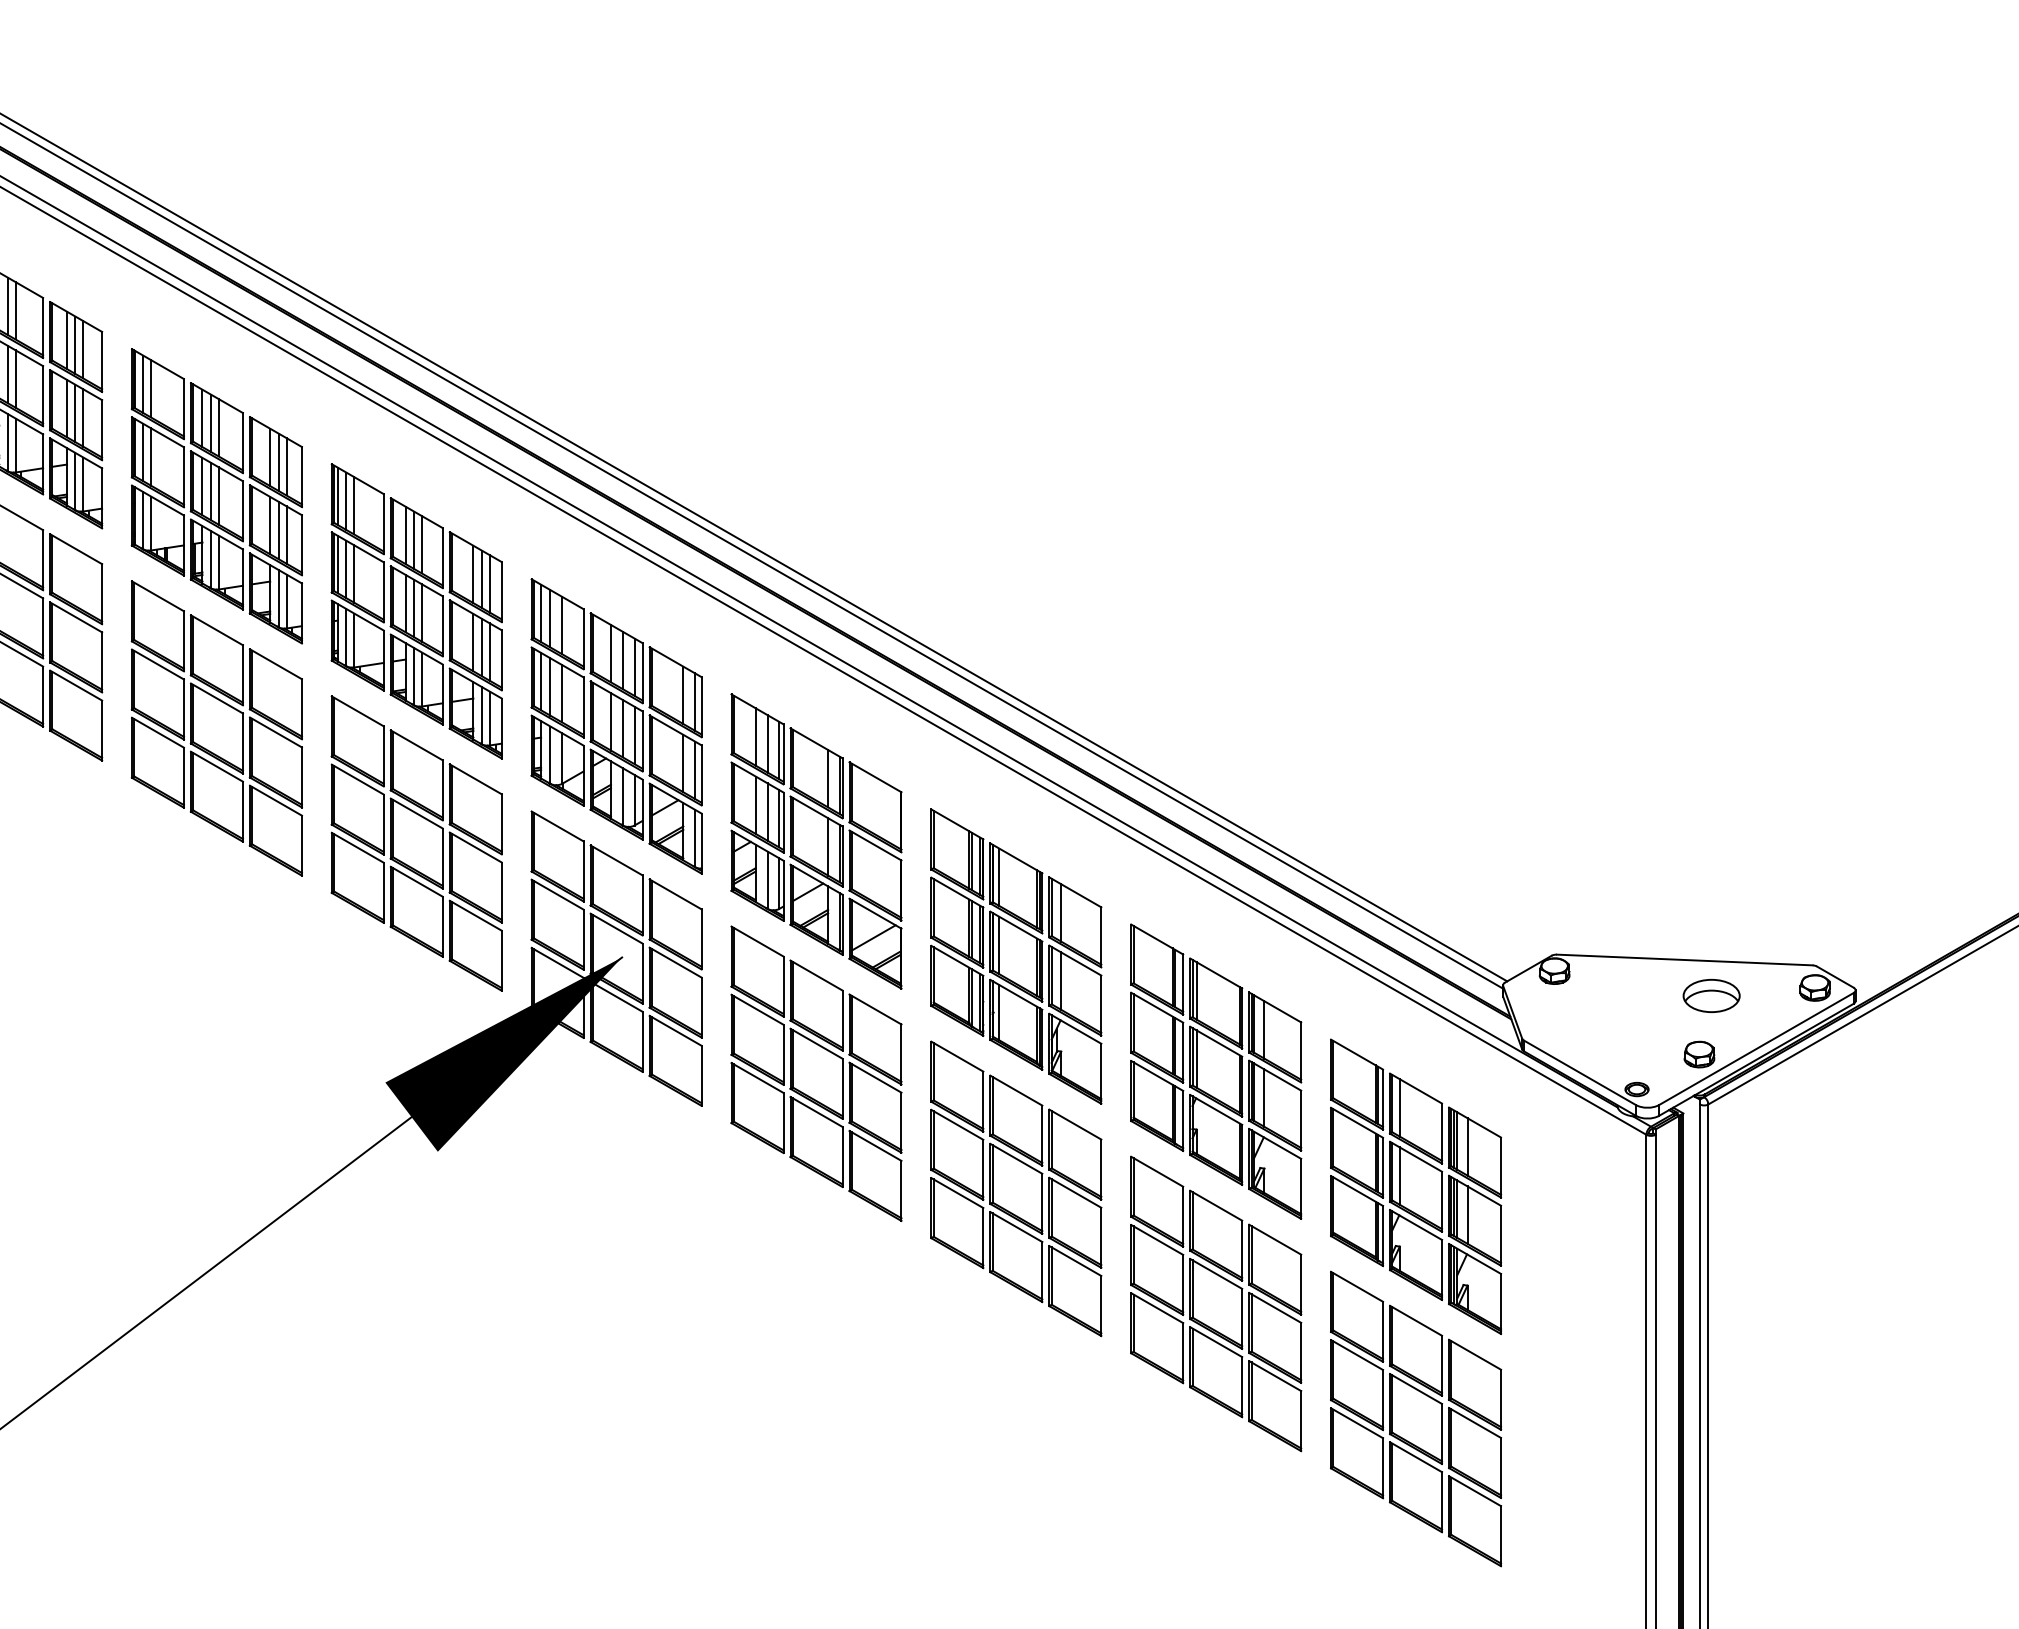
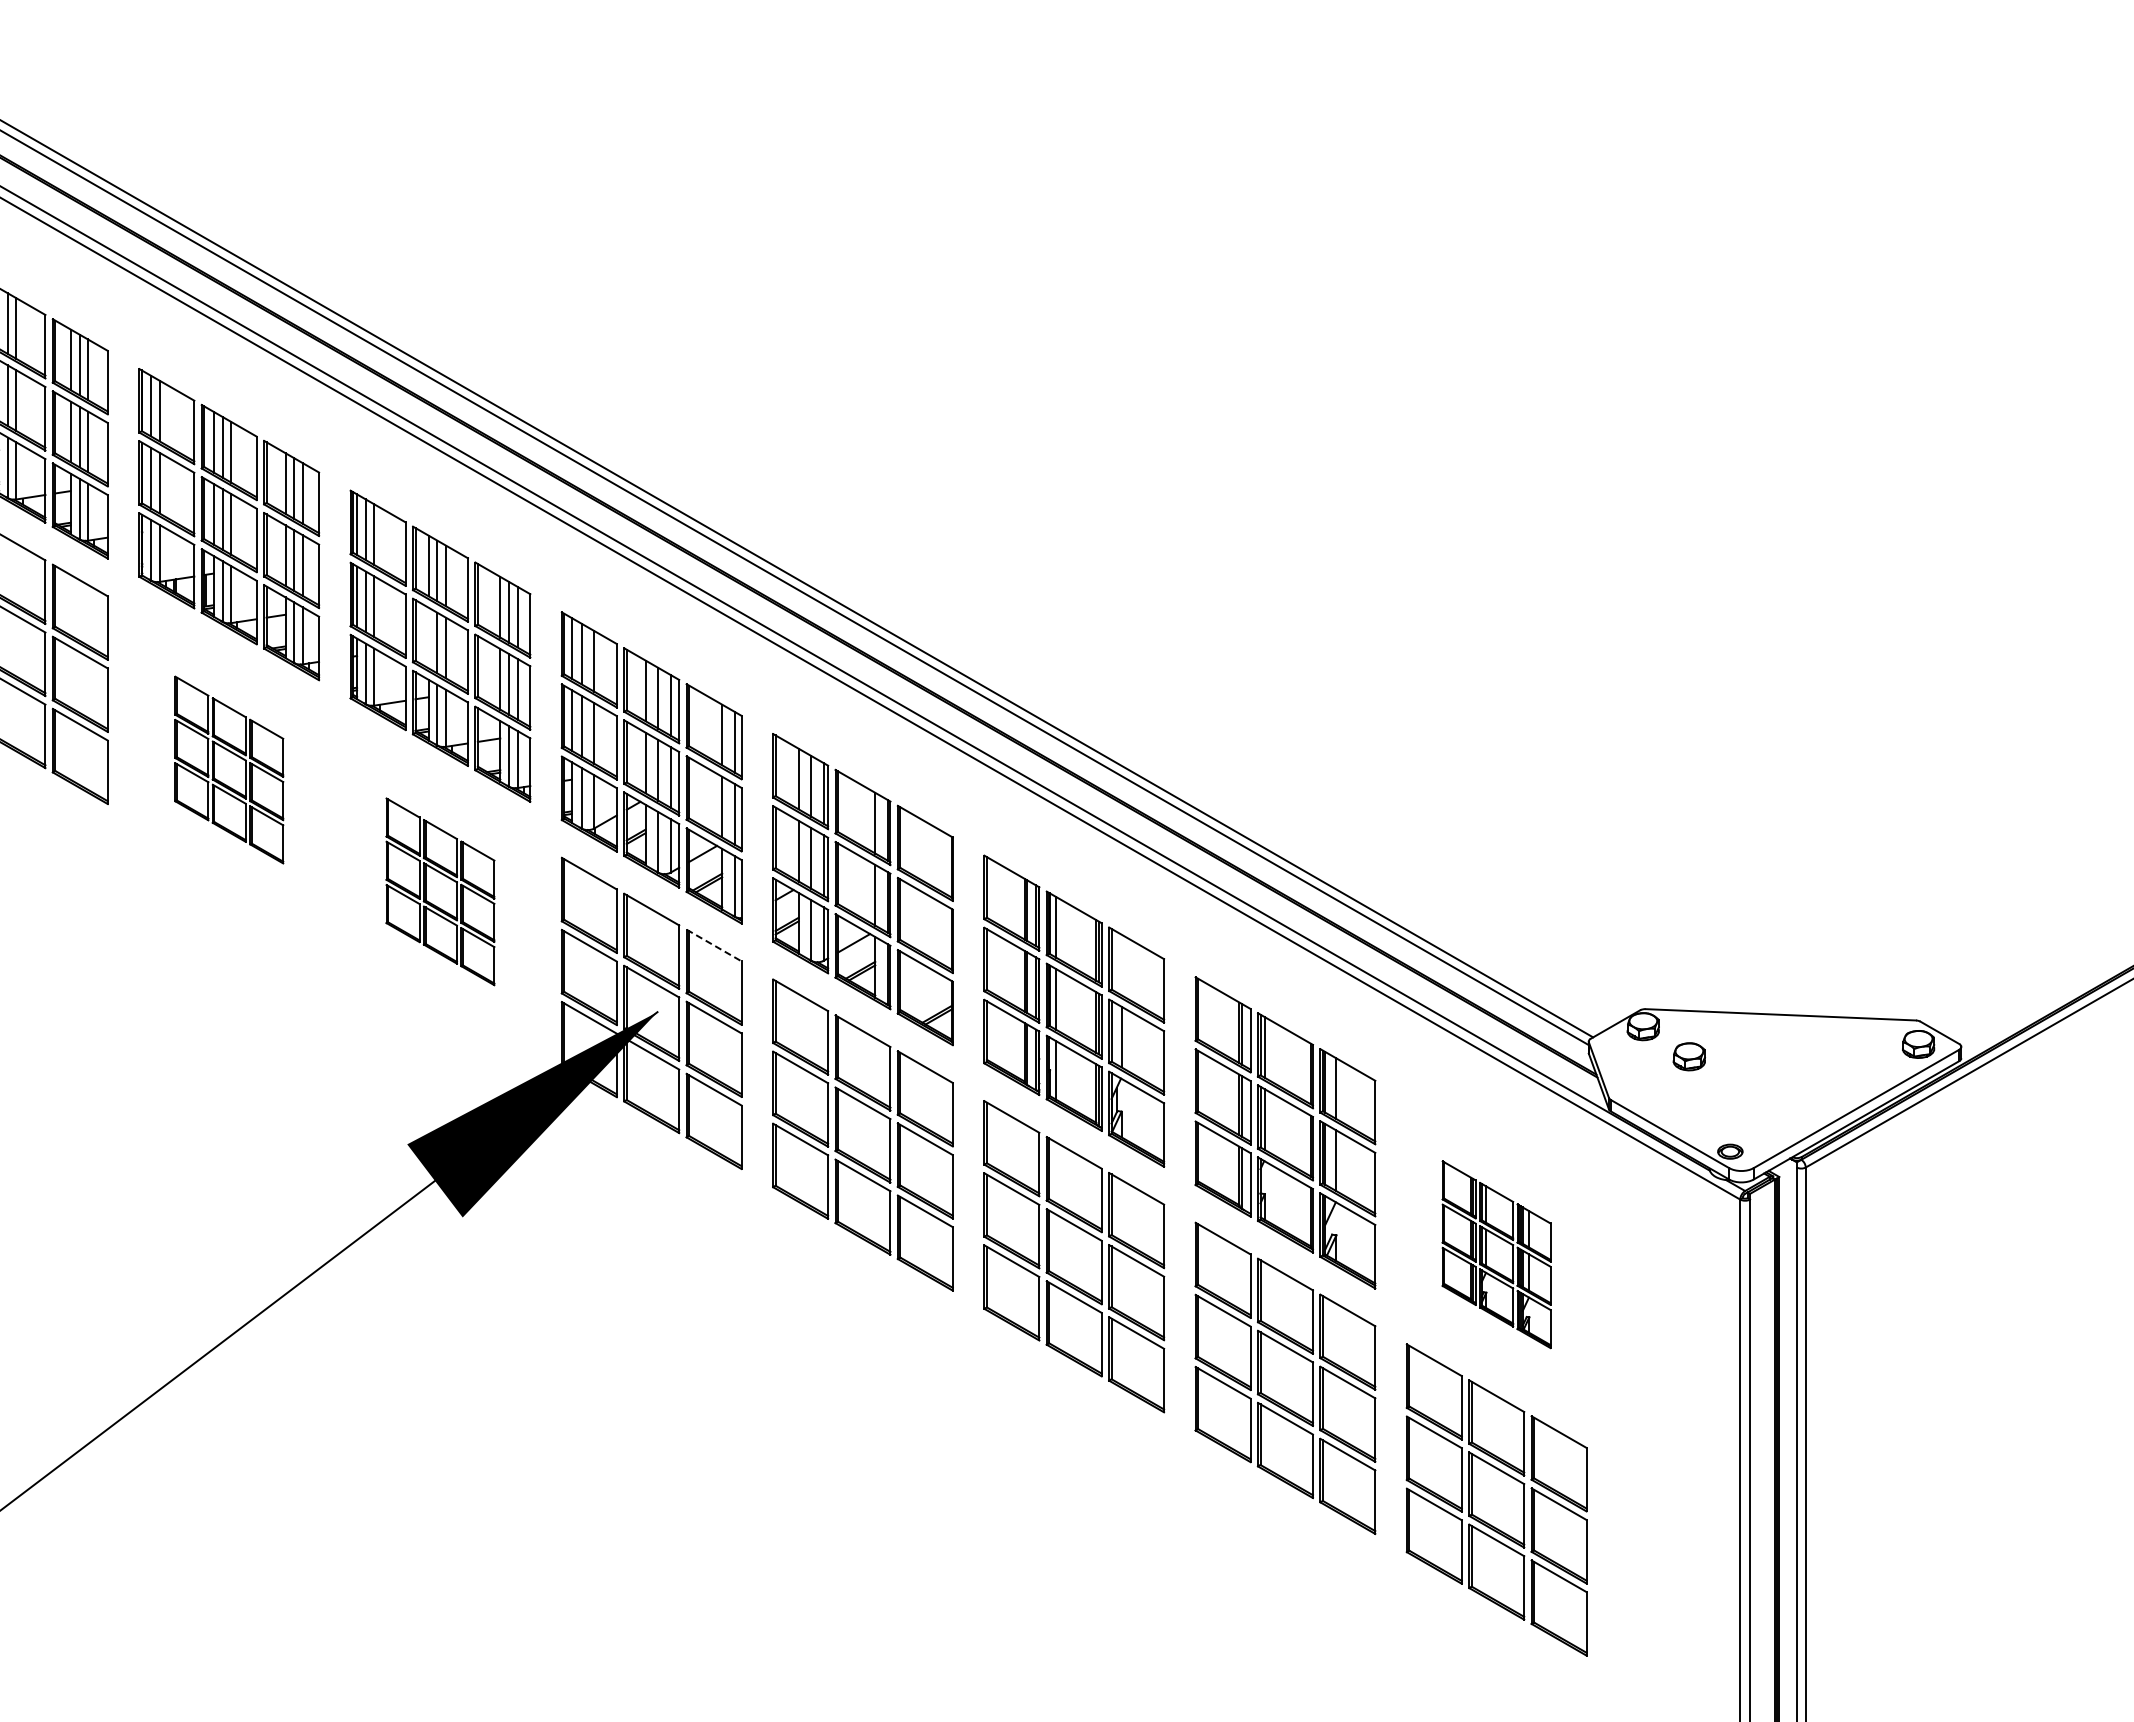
line: (405, 603) -> (428, 637), removed
part: (217, 727) -> (229, 769), size x0.6
part: (416, 843) -> (440, 891), size x0.6
line: (676, 894) -> (714, 945), solid -> dashed
line: (1061, 912) -> (1121, 964), removed
line: (873, 937) -> (923, 991), removed
part: (1710, 995) -> (1808, 1052), removed
part: (1698, 1054) -> (1688, 1056), moved
part: (1415, 1186) -> (1496, 1254), size x0.6

